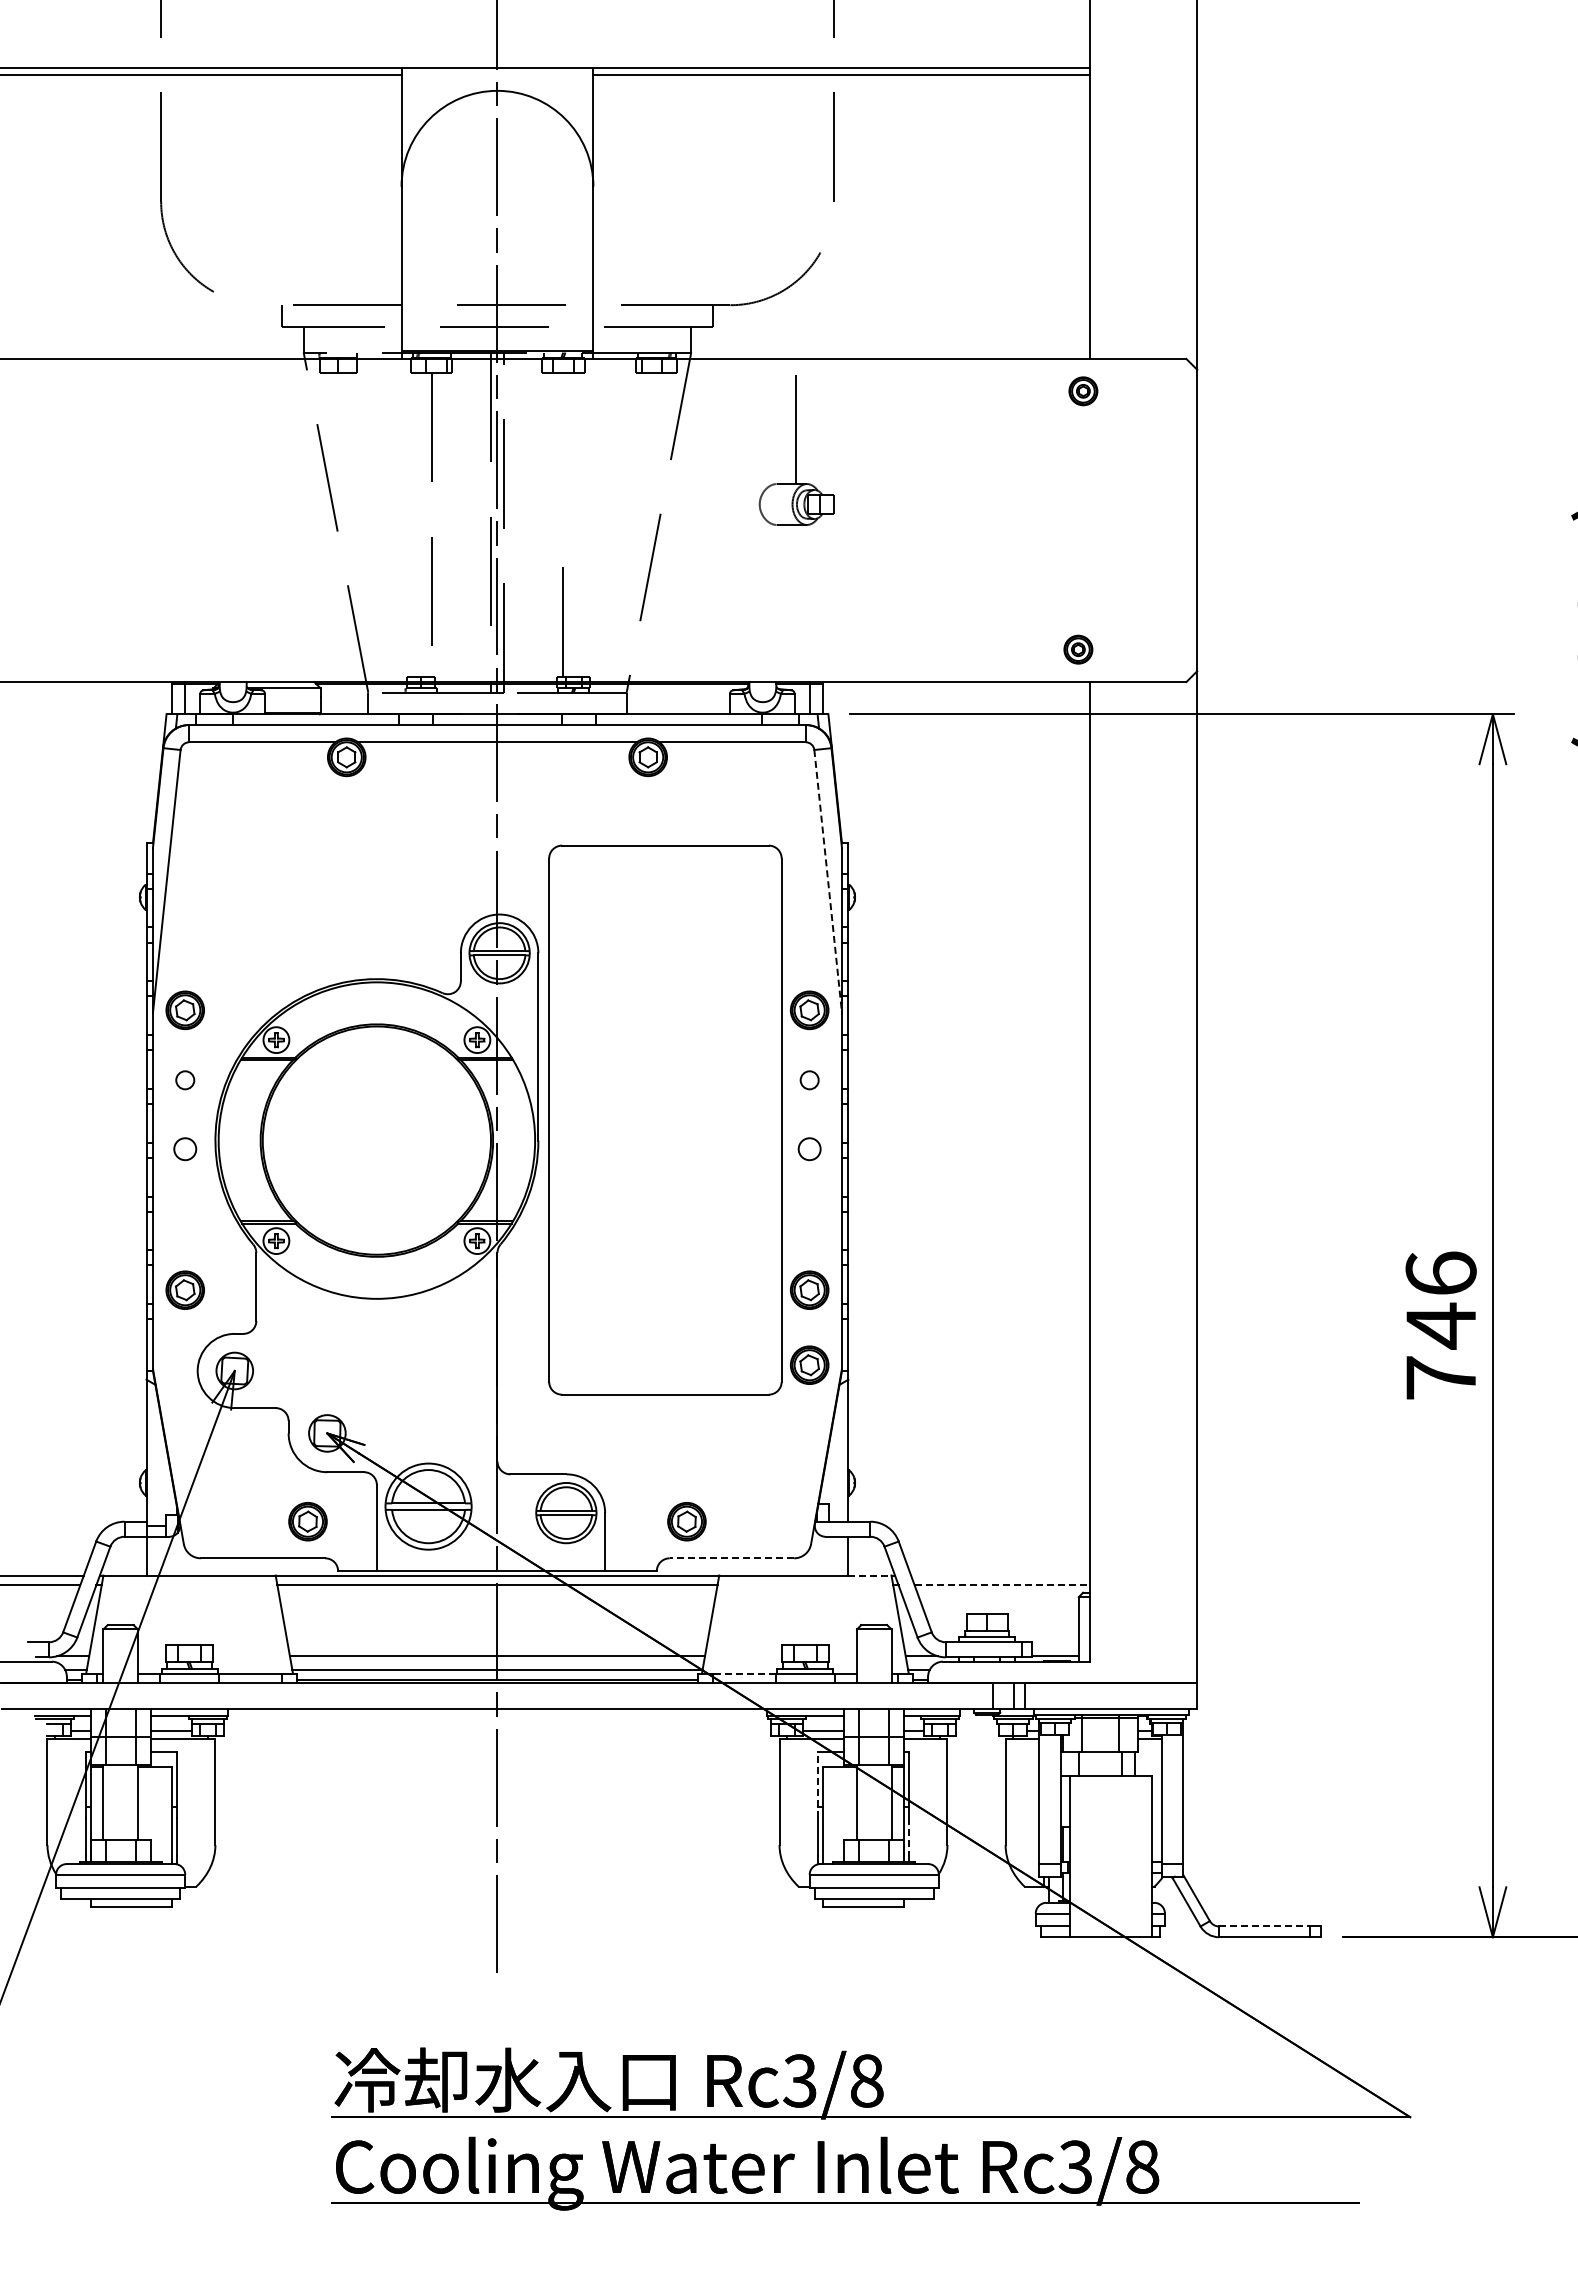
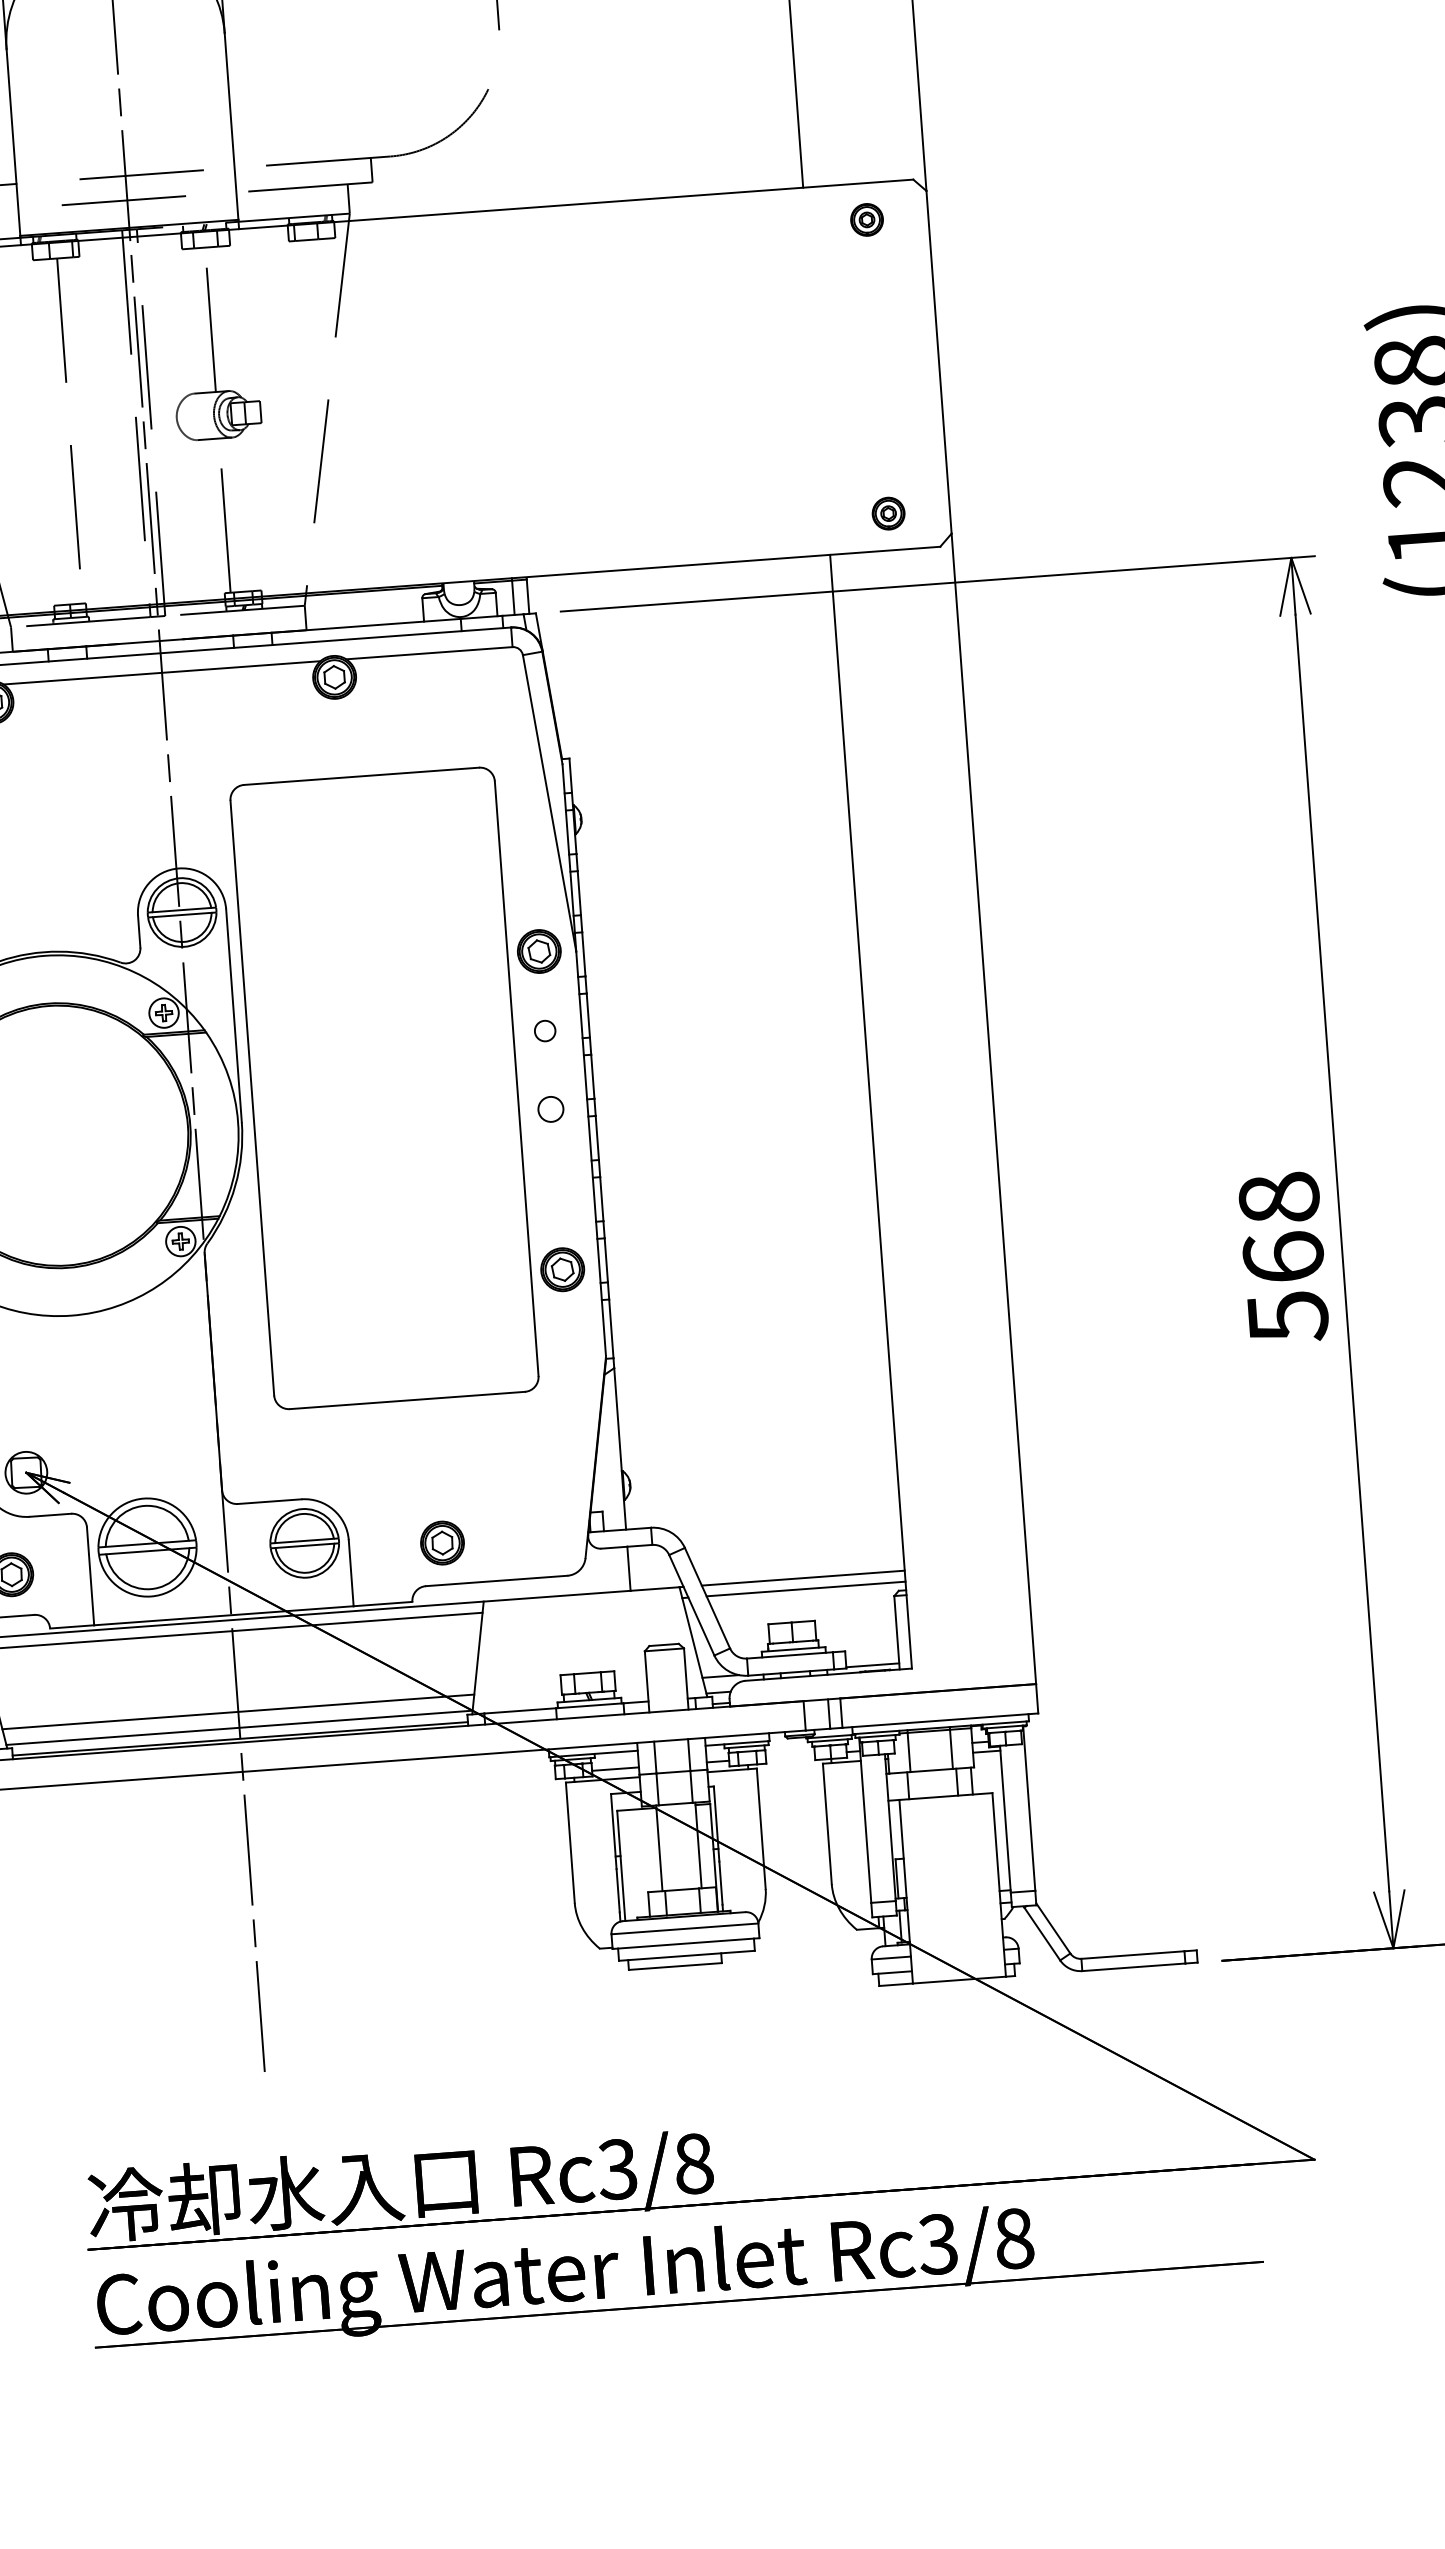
part: (1083, 391) -> (867, 220), moved
part: (796, 450) -> (214, 353), moved
part: (1078, 649) -> (888, 513), moved
line: (828, 881) -> (549, 803), dashed -> solid
text: (1440, 1326) -> (1282, 1258), 746 -> 568
part: (809, 1364) -> (568, 1354), removed
line: (731, 1558) -> (496, 1581), dashed -> solid
line: (869, 1575) -> (654, 1589), dashed -> solid
line: (1000, 1575) -> (803, 1578), added
line: (1002, 1585) -> (806, 1589), dashed -> solid
line: (744, 1673) -> (520, 1710), dashed -> solid
line: (818, 1784) -> (614, 1830), dashed -> solid
line: (908, 1837) -> (720, 1883), dashed -> solid
line: (1265, 1926) -> (1134, 1954), dashed -> solid

